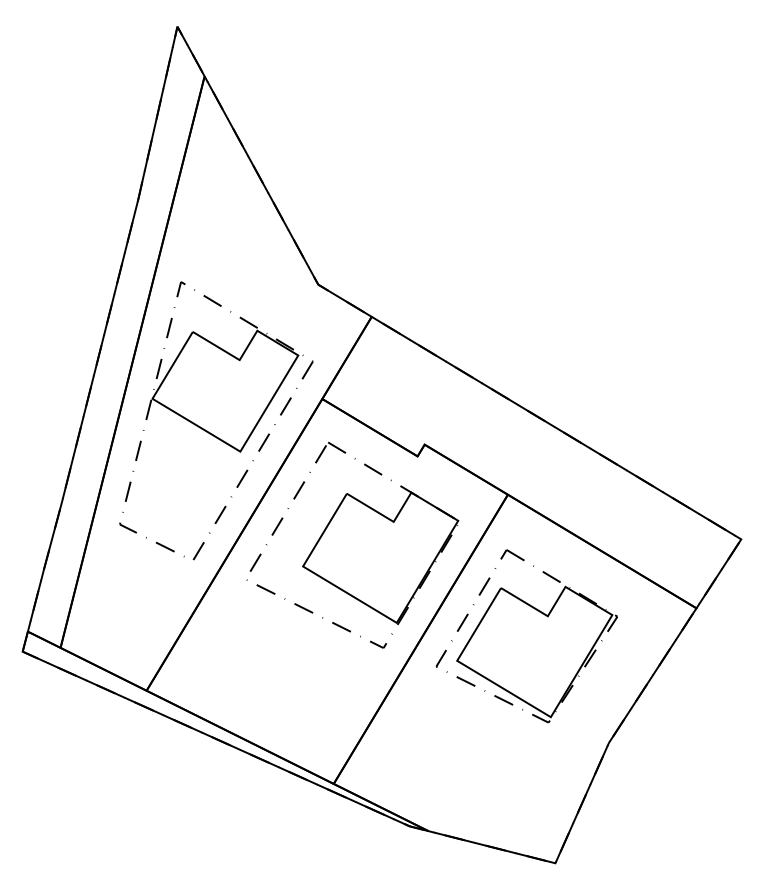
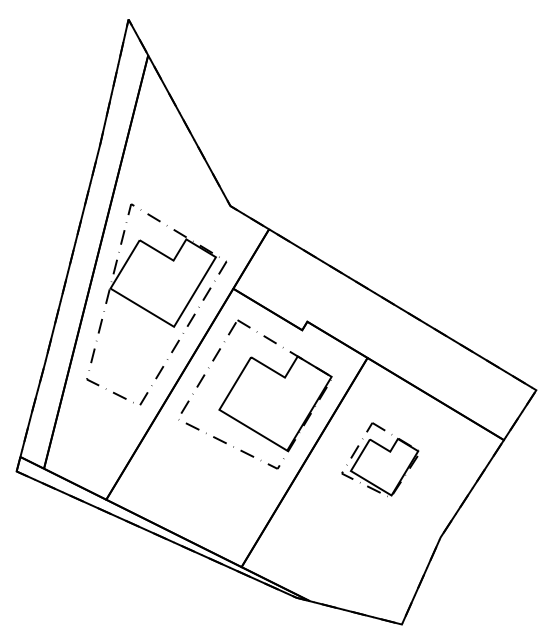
part: (526, 636) -> (381, 460), size x0.6

